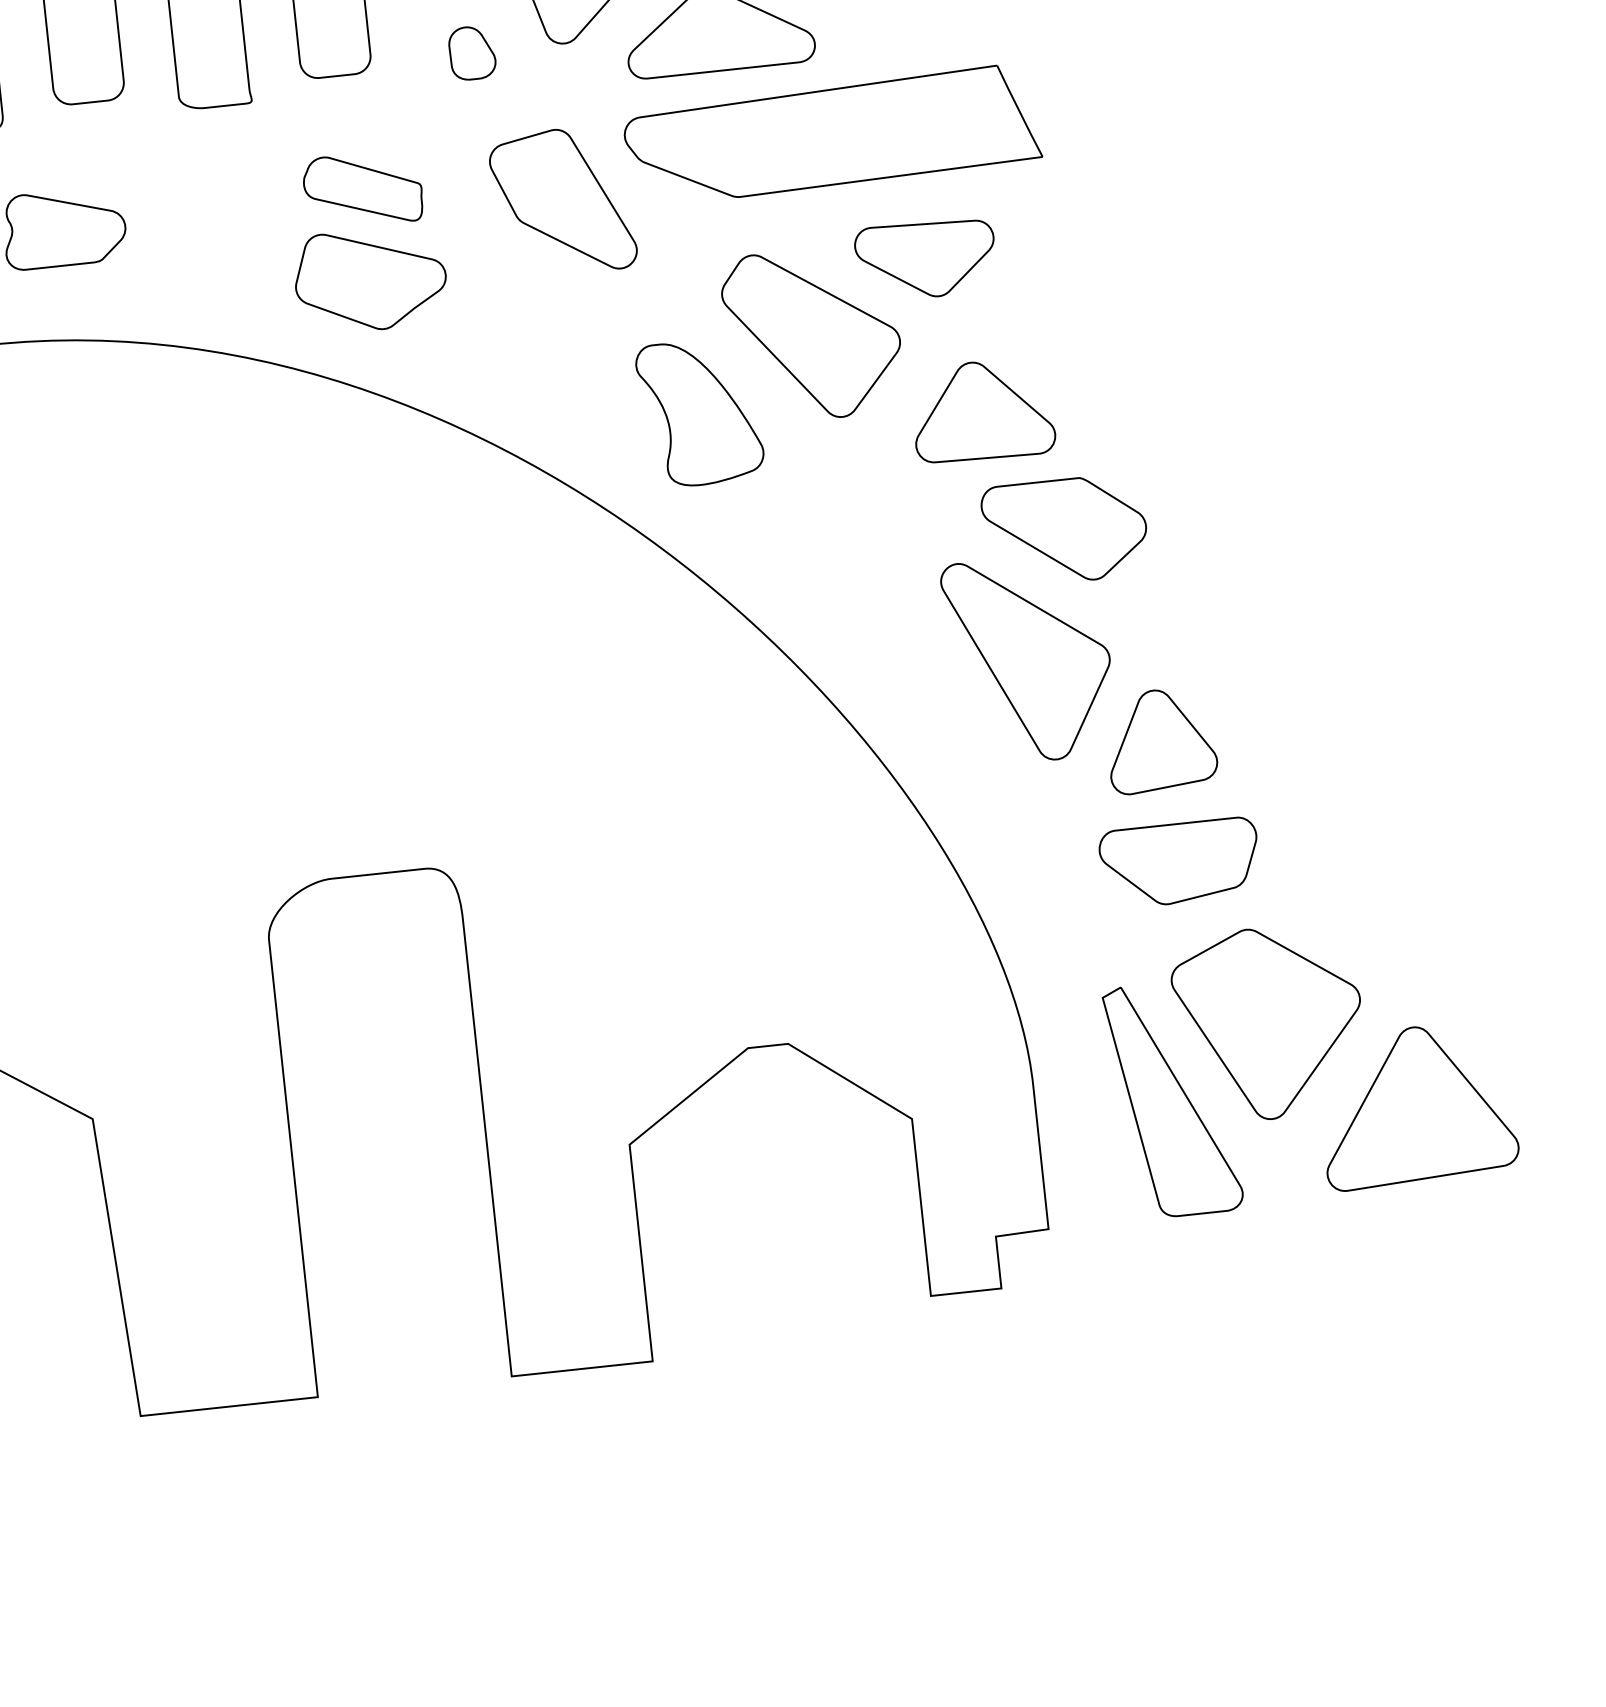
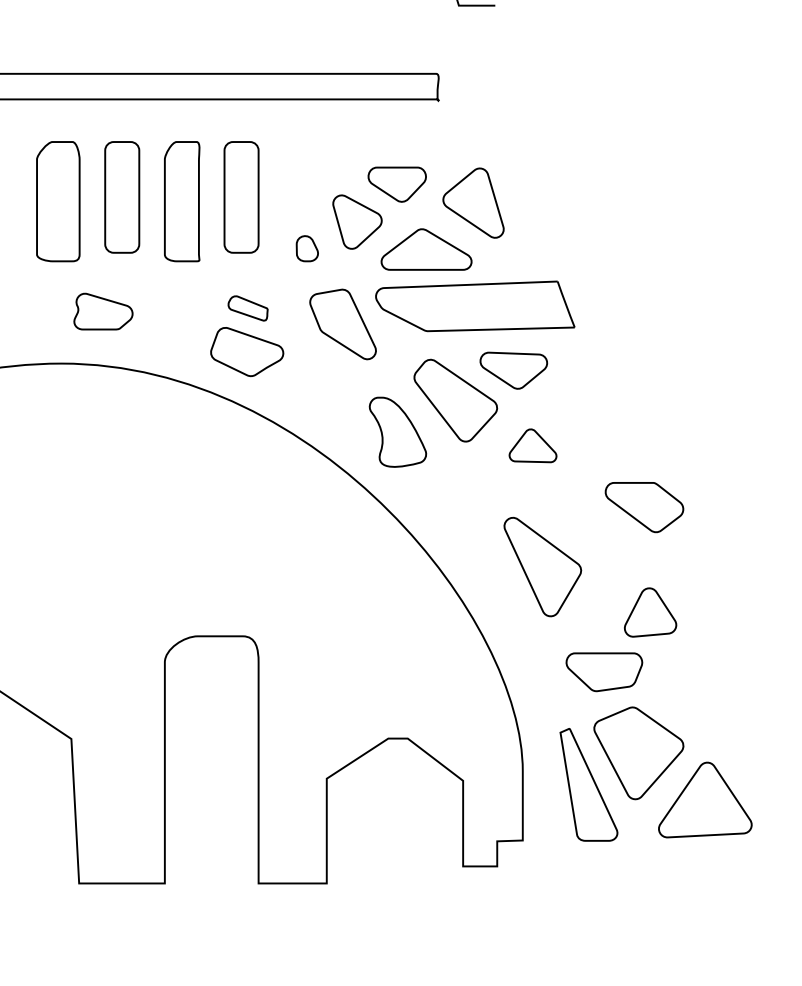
part: (361, 189) -> (247, 308), size x0.7
part: (981, 410) -> (532, 445), size x0.7
part: (1065, 530) -> (644, 507), moved
part: (1160, 740) -> (650, 612), moved

